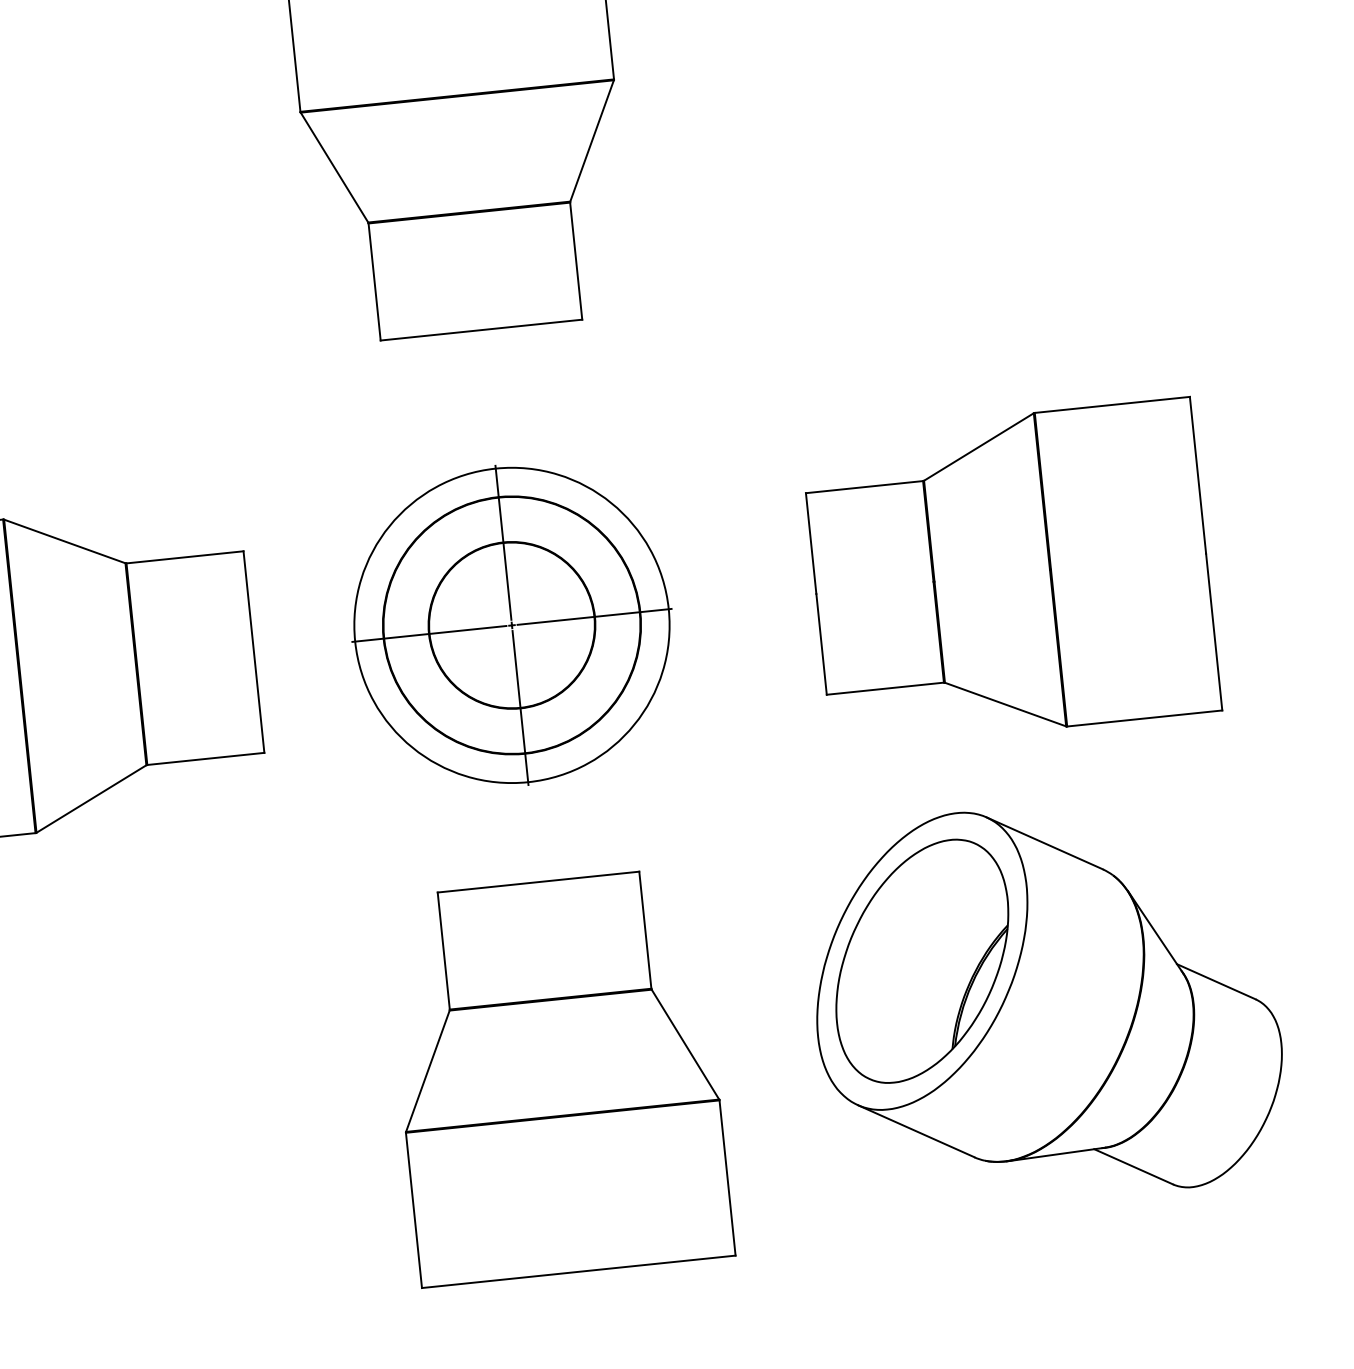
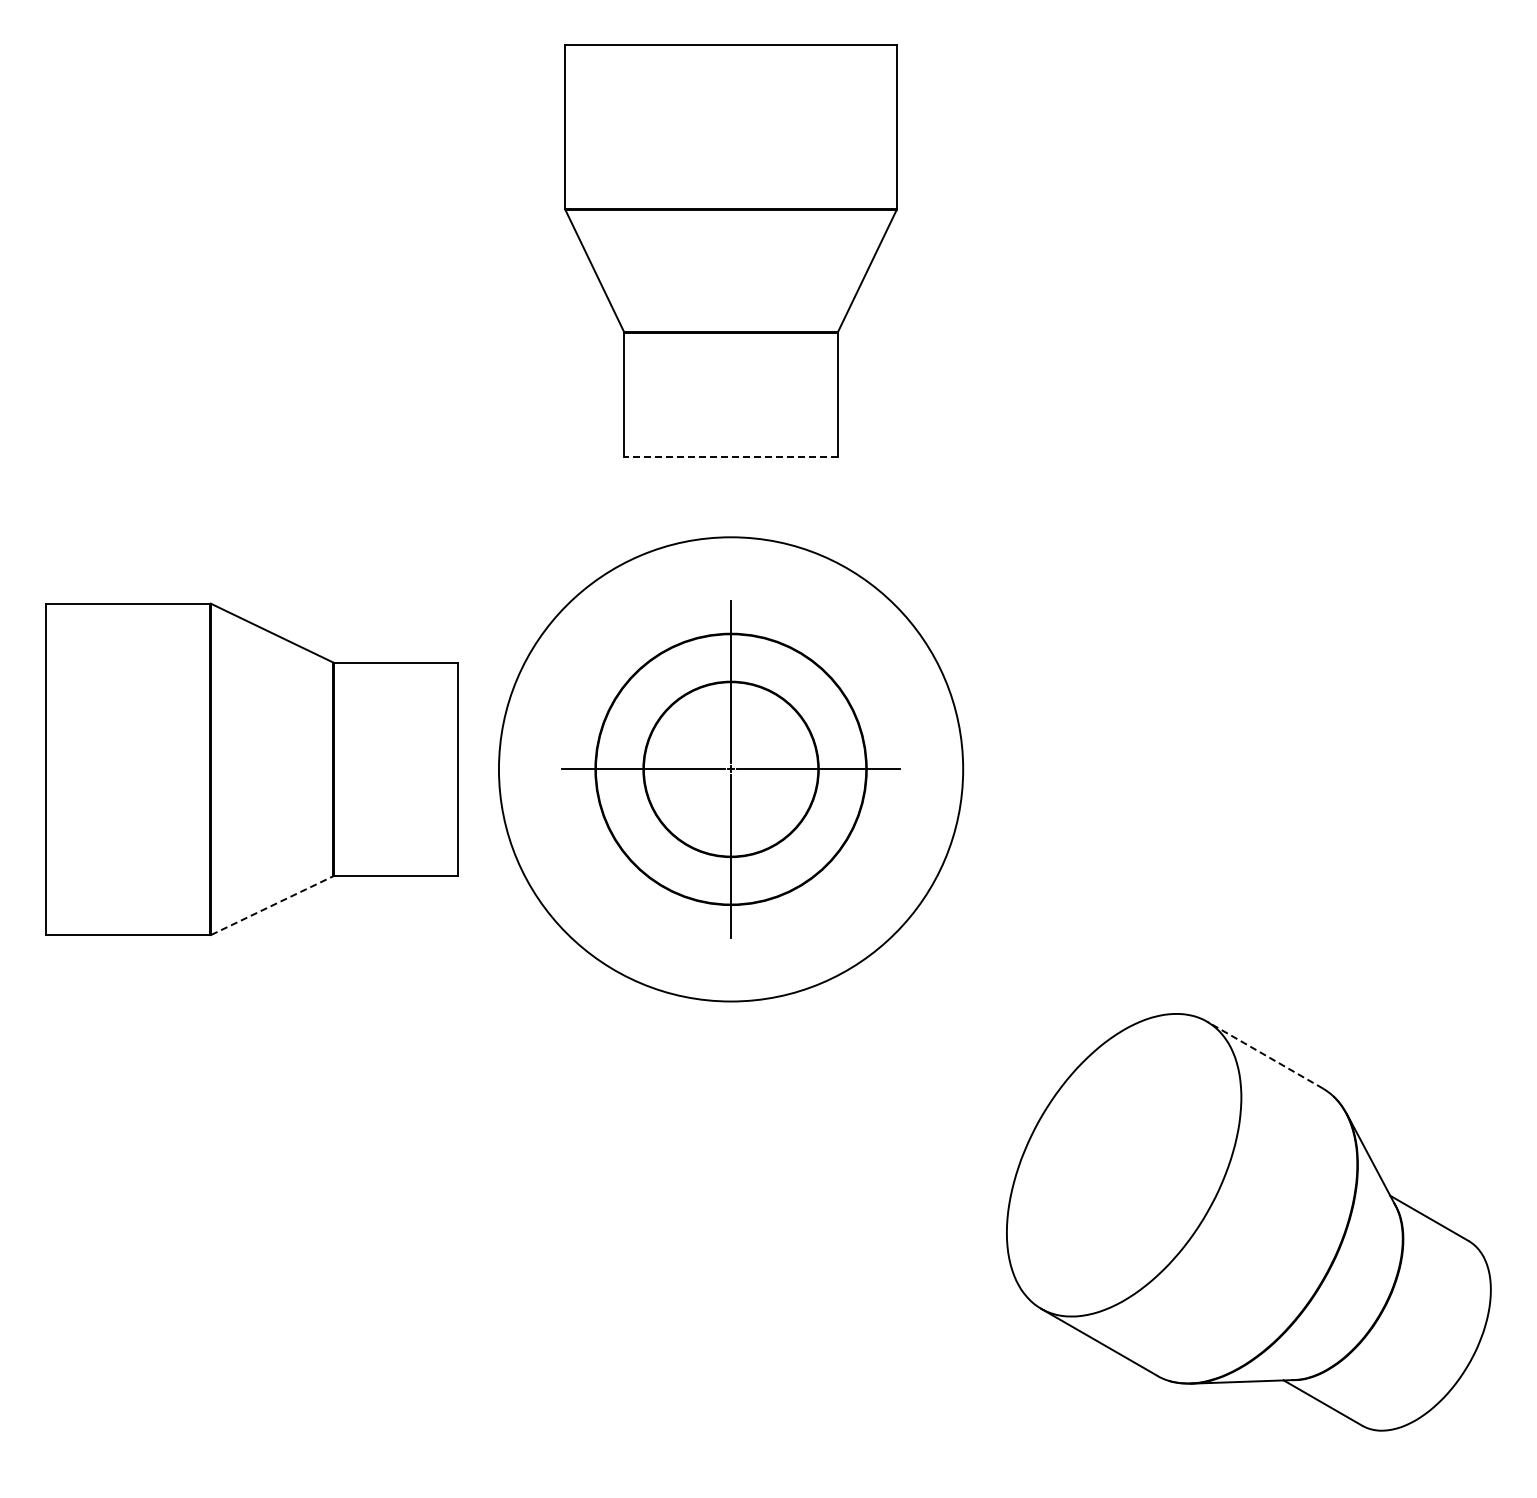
line: (481, 330) -> (731, 457), solid -> dashed
part: (1010, 573) -> (1258, 769), removed
circle: (511, 625) -> (730, 769), size x1.4
line: (91, 798) -> (272, 905), solid -> dashed
line: (1045, 843) -> (1265, 1055), solid -> dashed
part: (921, 960) -> (1123, 1164), removed
part: (558, 1076) -> (730, 1246), removed

